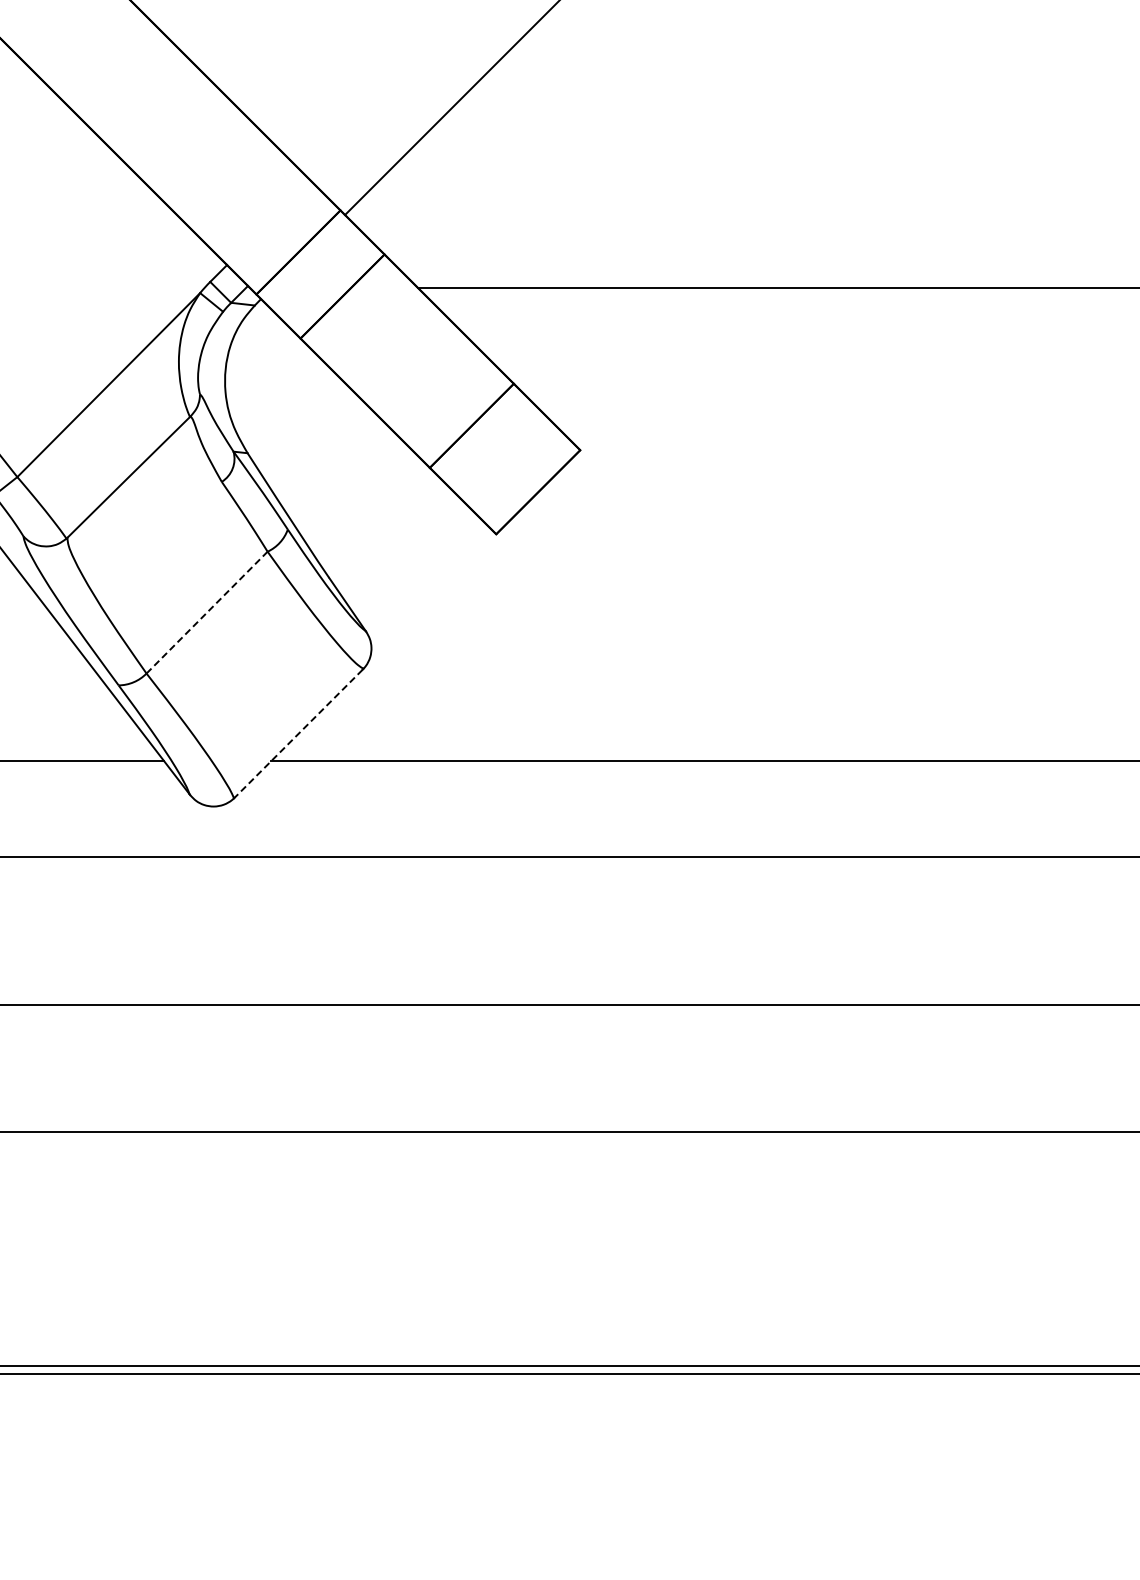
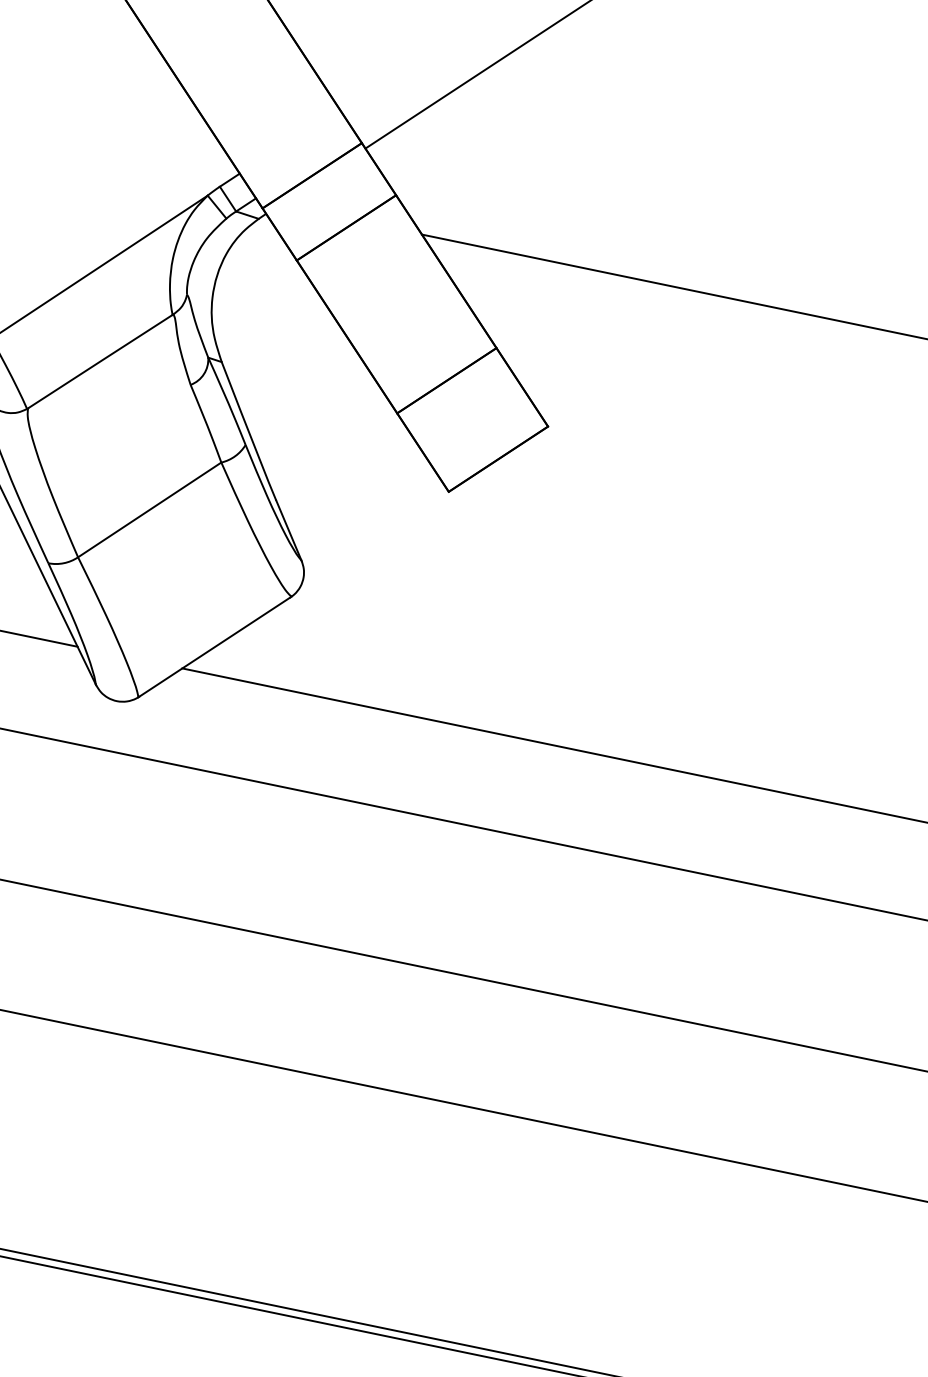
line: (207, 612) -> (150, 509), dashed -> solid
line: (298, 733) -> (214, 646), dashed -> solid

